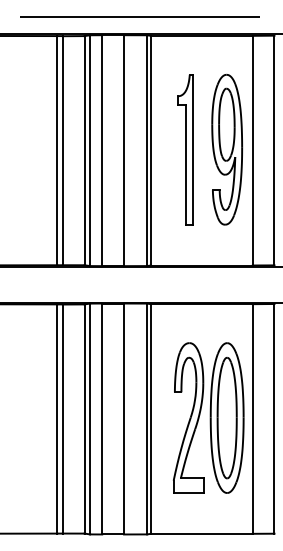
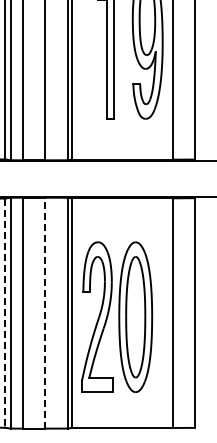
part: (208, 417) -> (117, 316), moved
line: (124, 418) -> (45, 312), solid -> dashed
line: (84, 419) -> (5, 313), solid -> dashed

